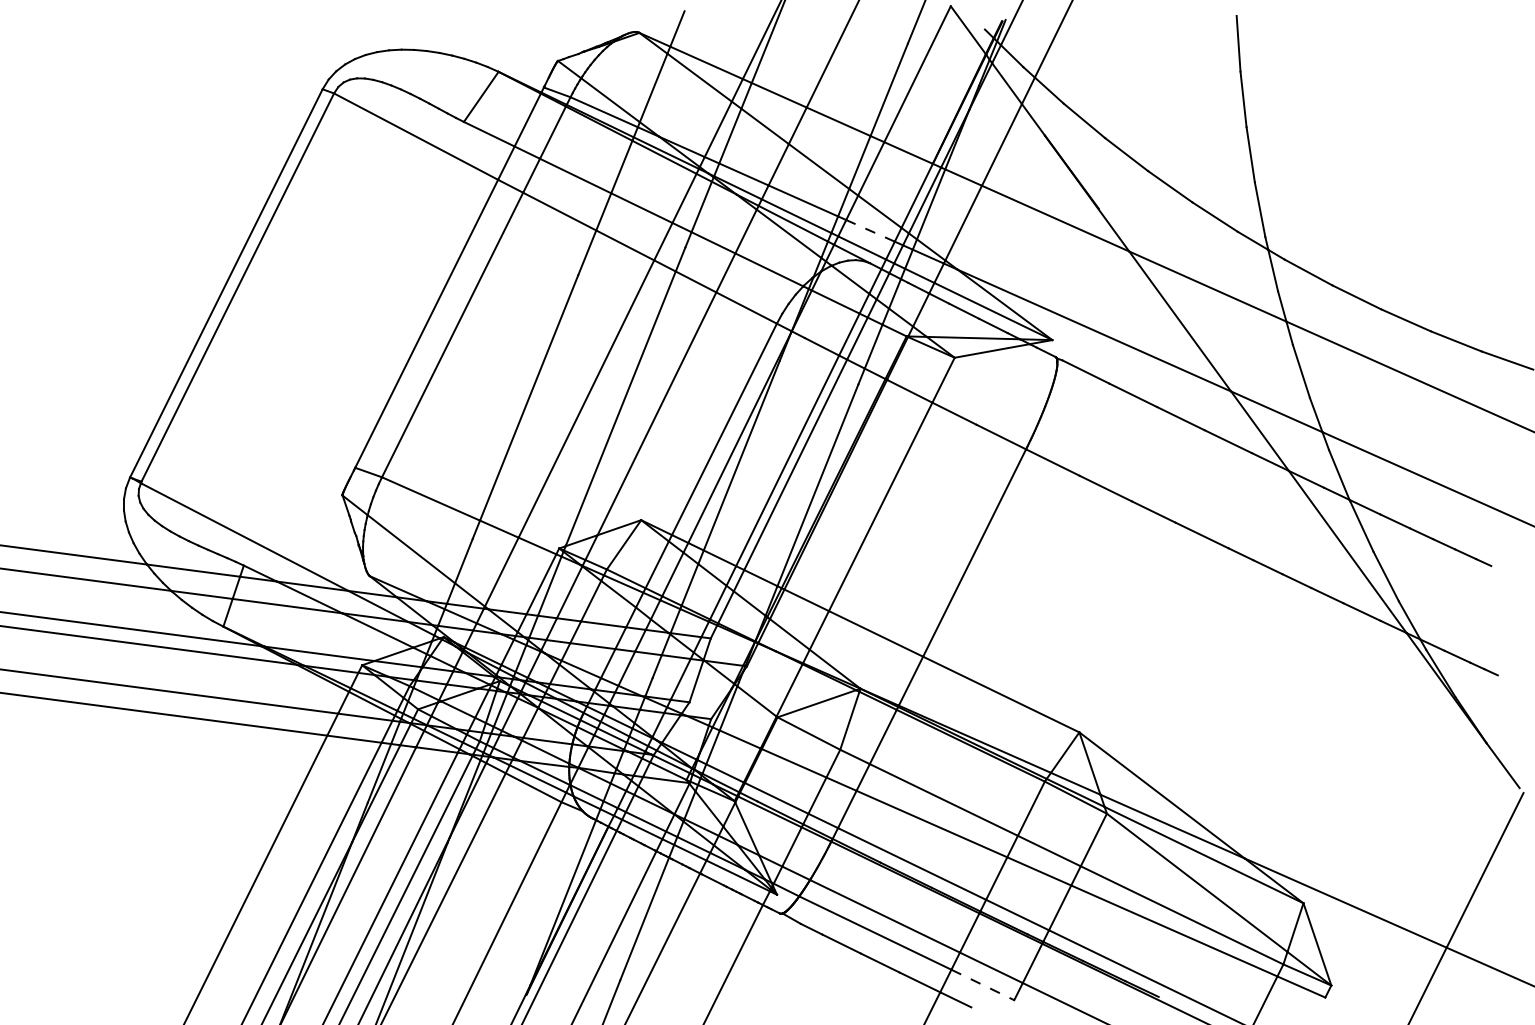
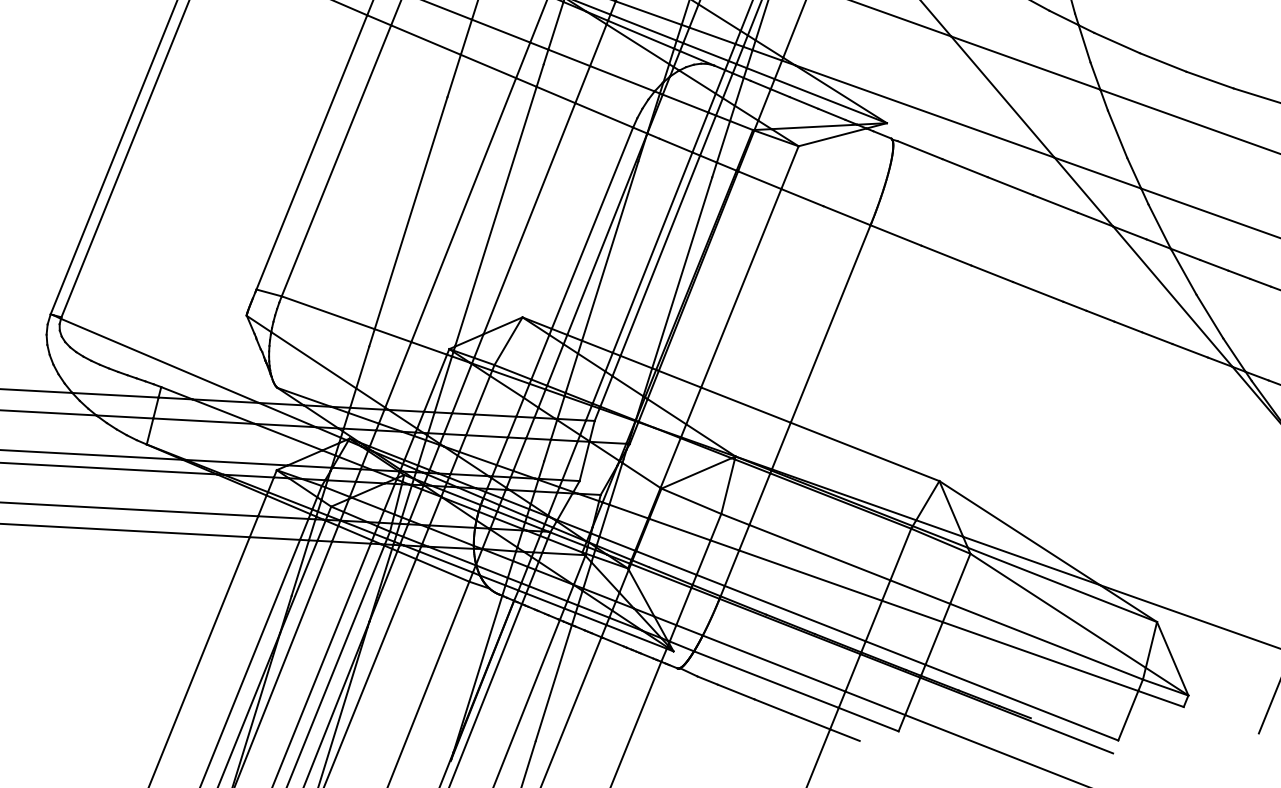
line: (870, 230) -> (712, 35), dashed -> solid
line: (982, 984) -> (868, 719), dashed -> solid

